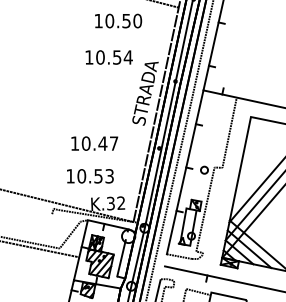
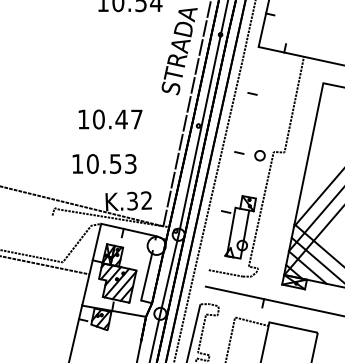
line: (184, 172) -> (232, 158), removed

